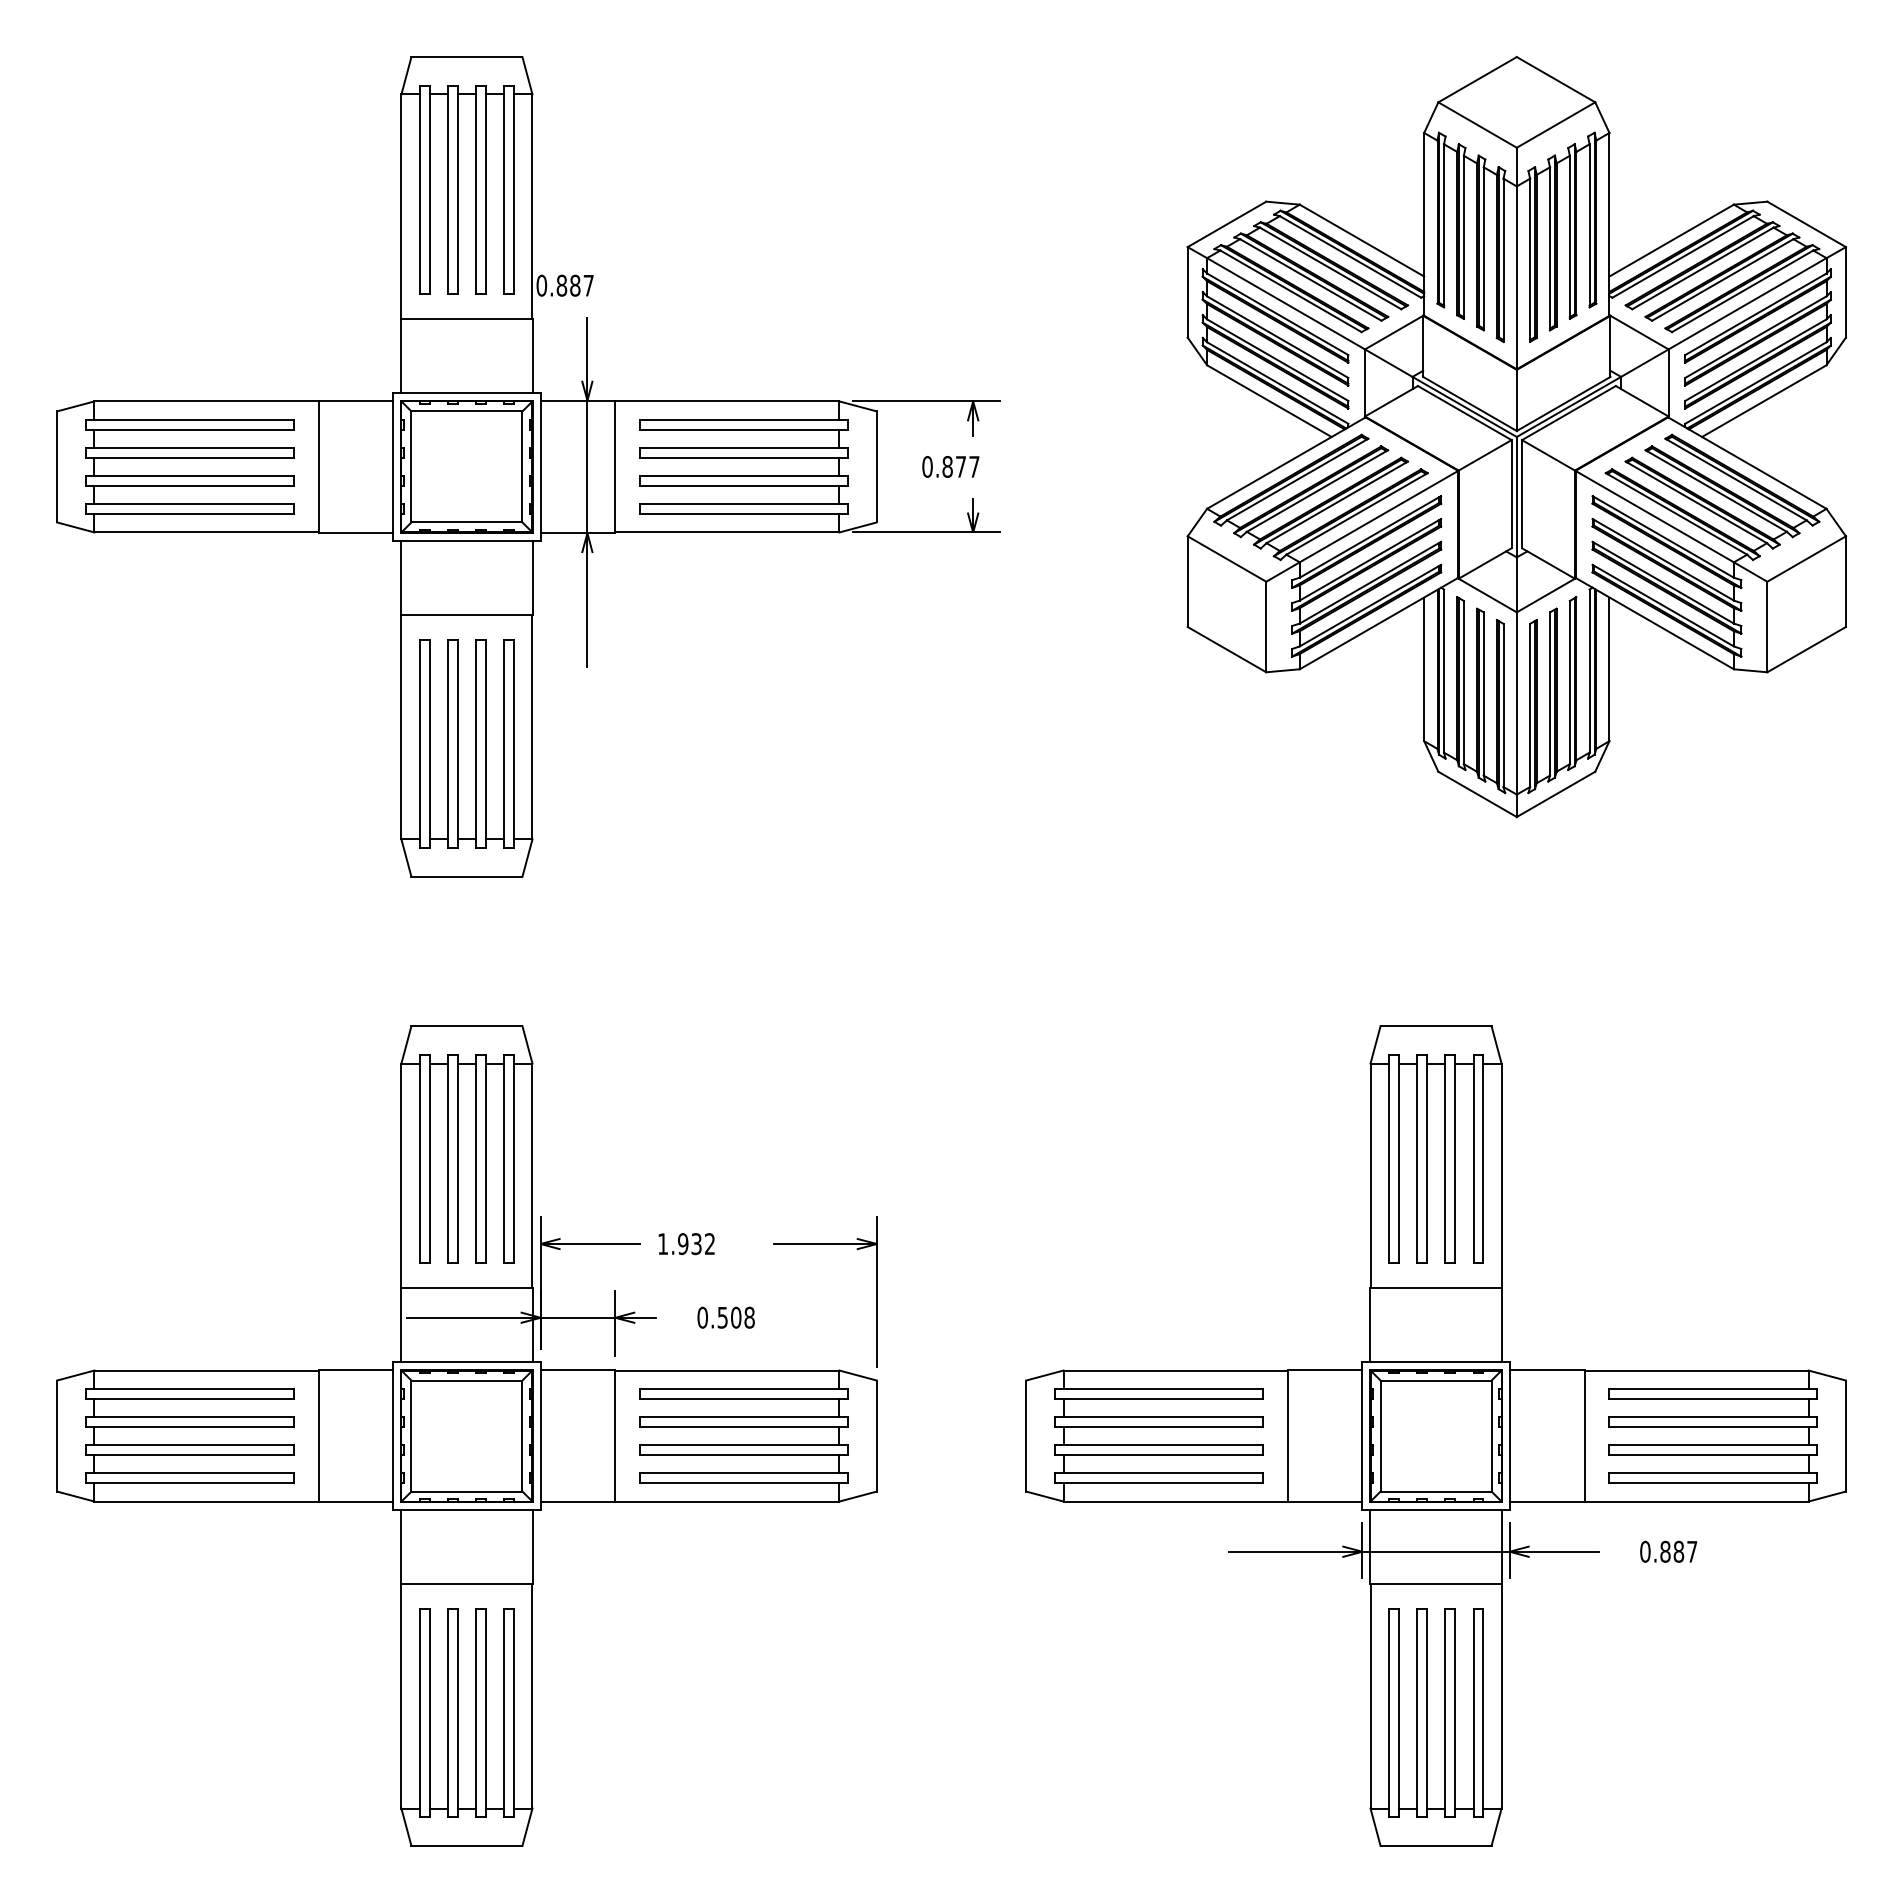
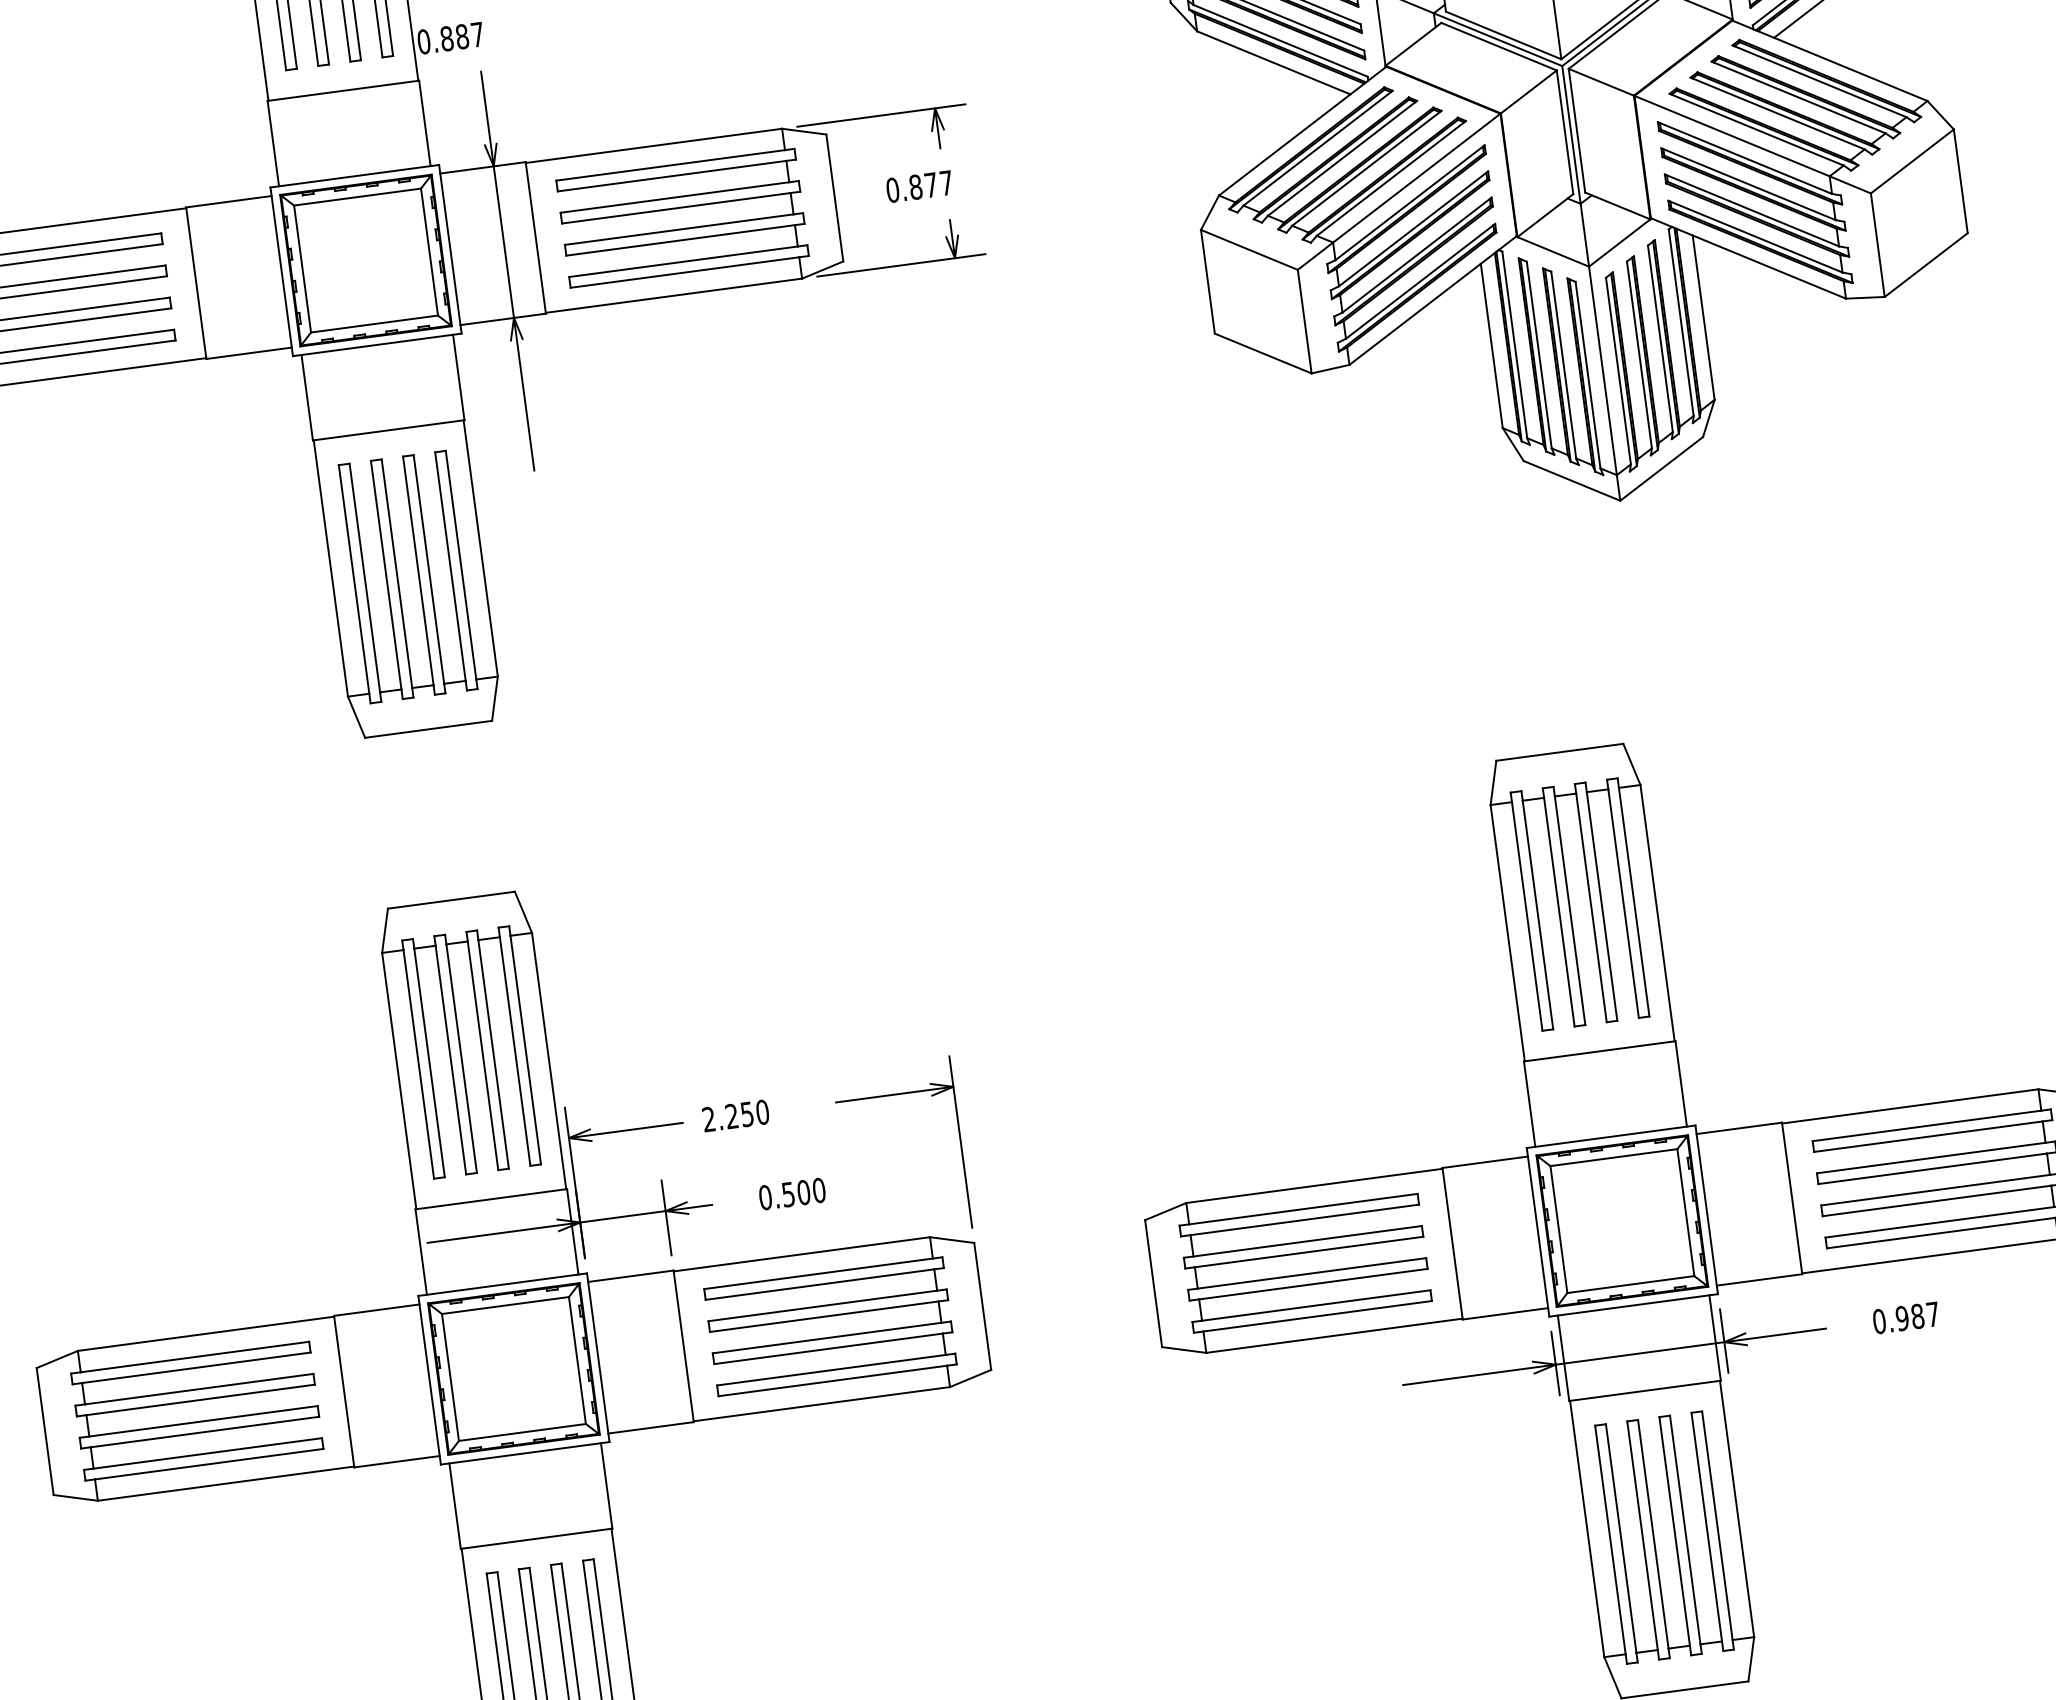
text: (686, 1244) -> (735, 1116), 1.932 -> 2.250
text: (749, 1317) -> (819, 1190), 0.508 -> 0.500
text: (1665, 1551) -> (1902, 1318), 0.887 -> 0.987

